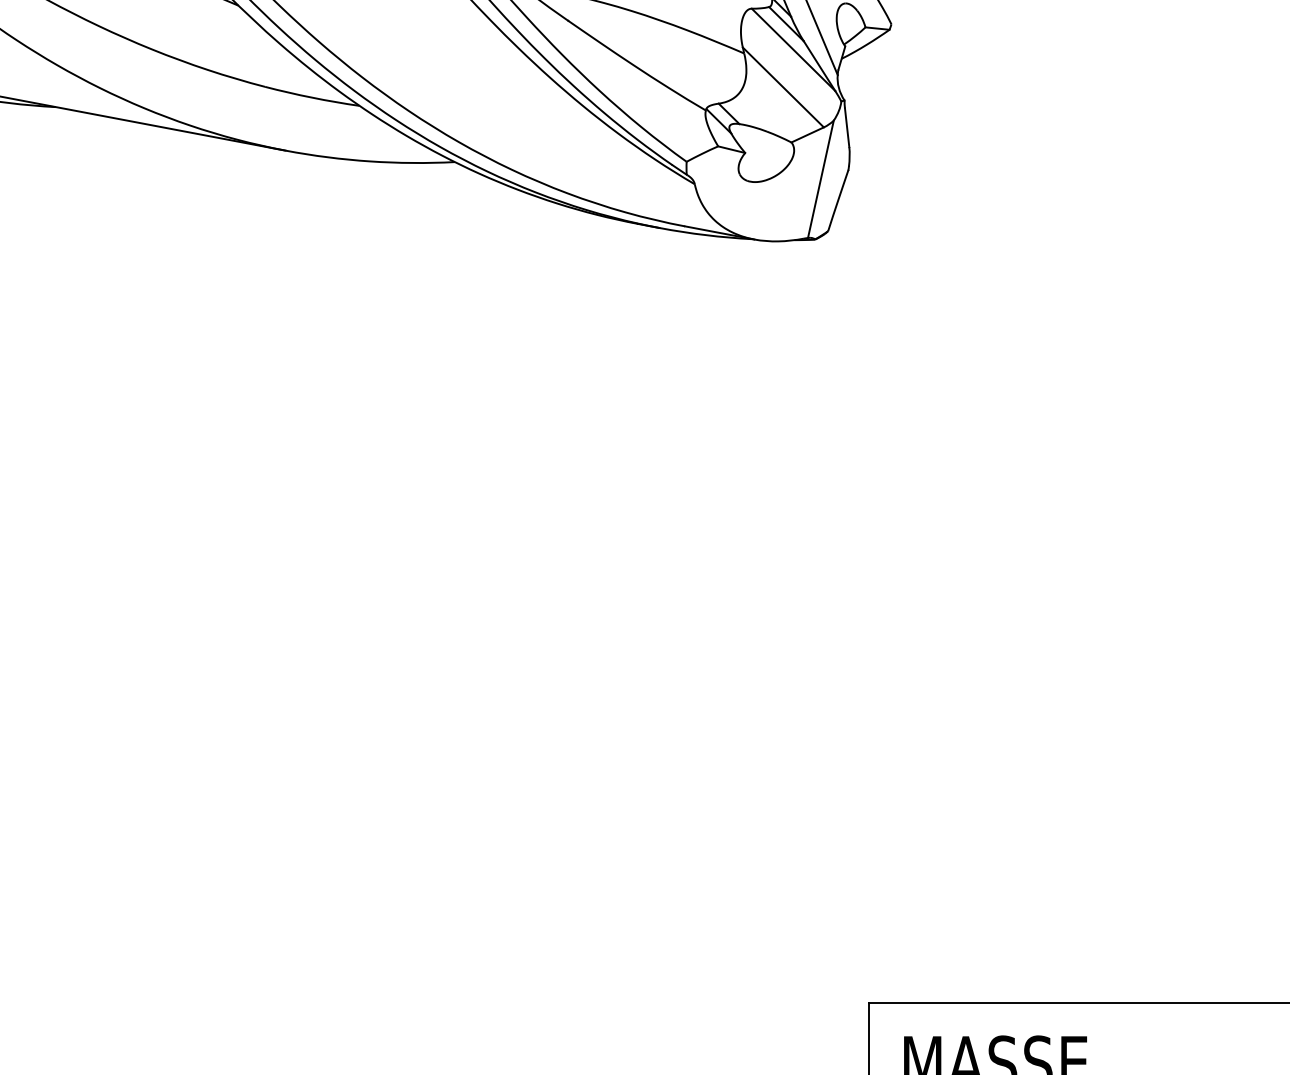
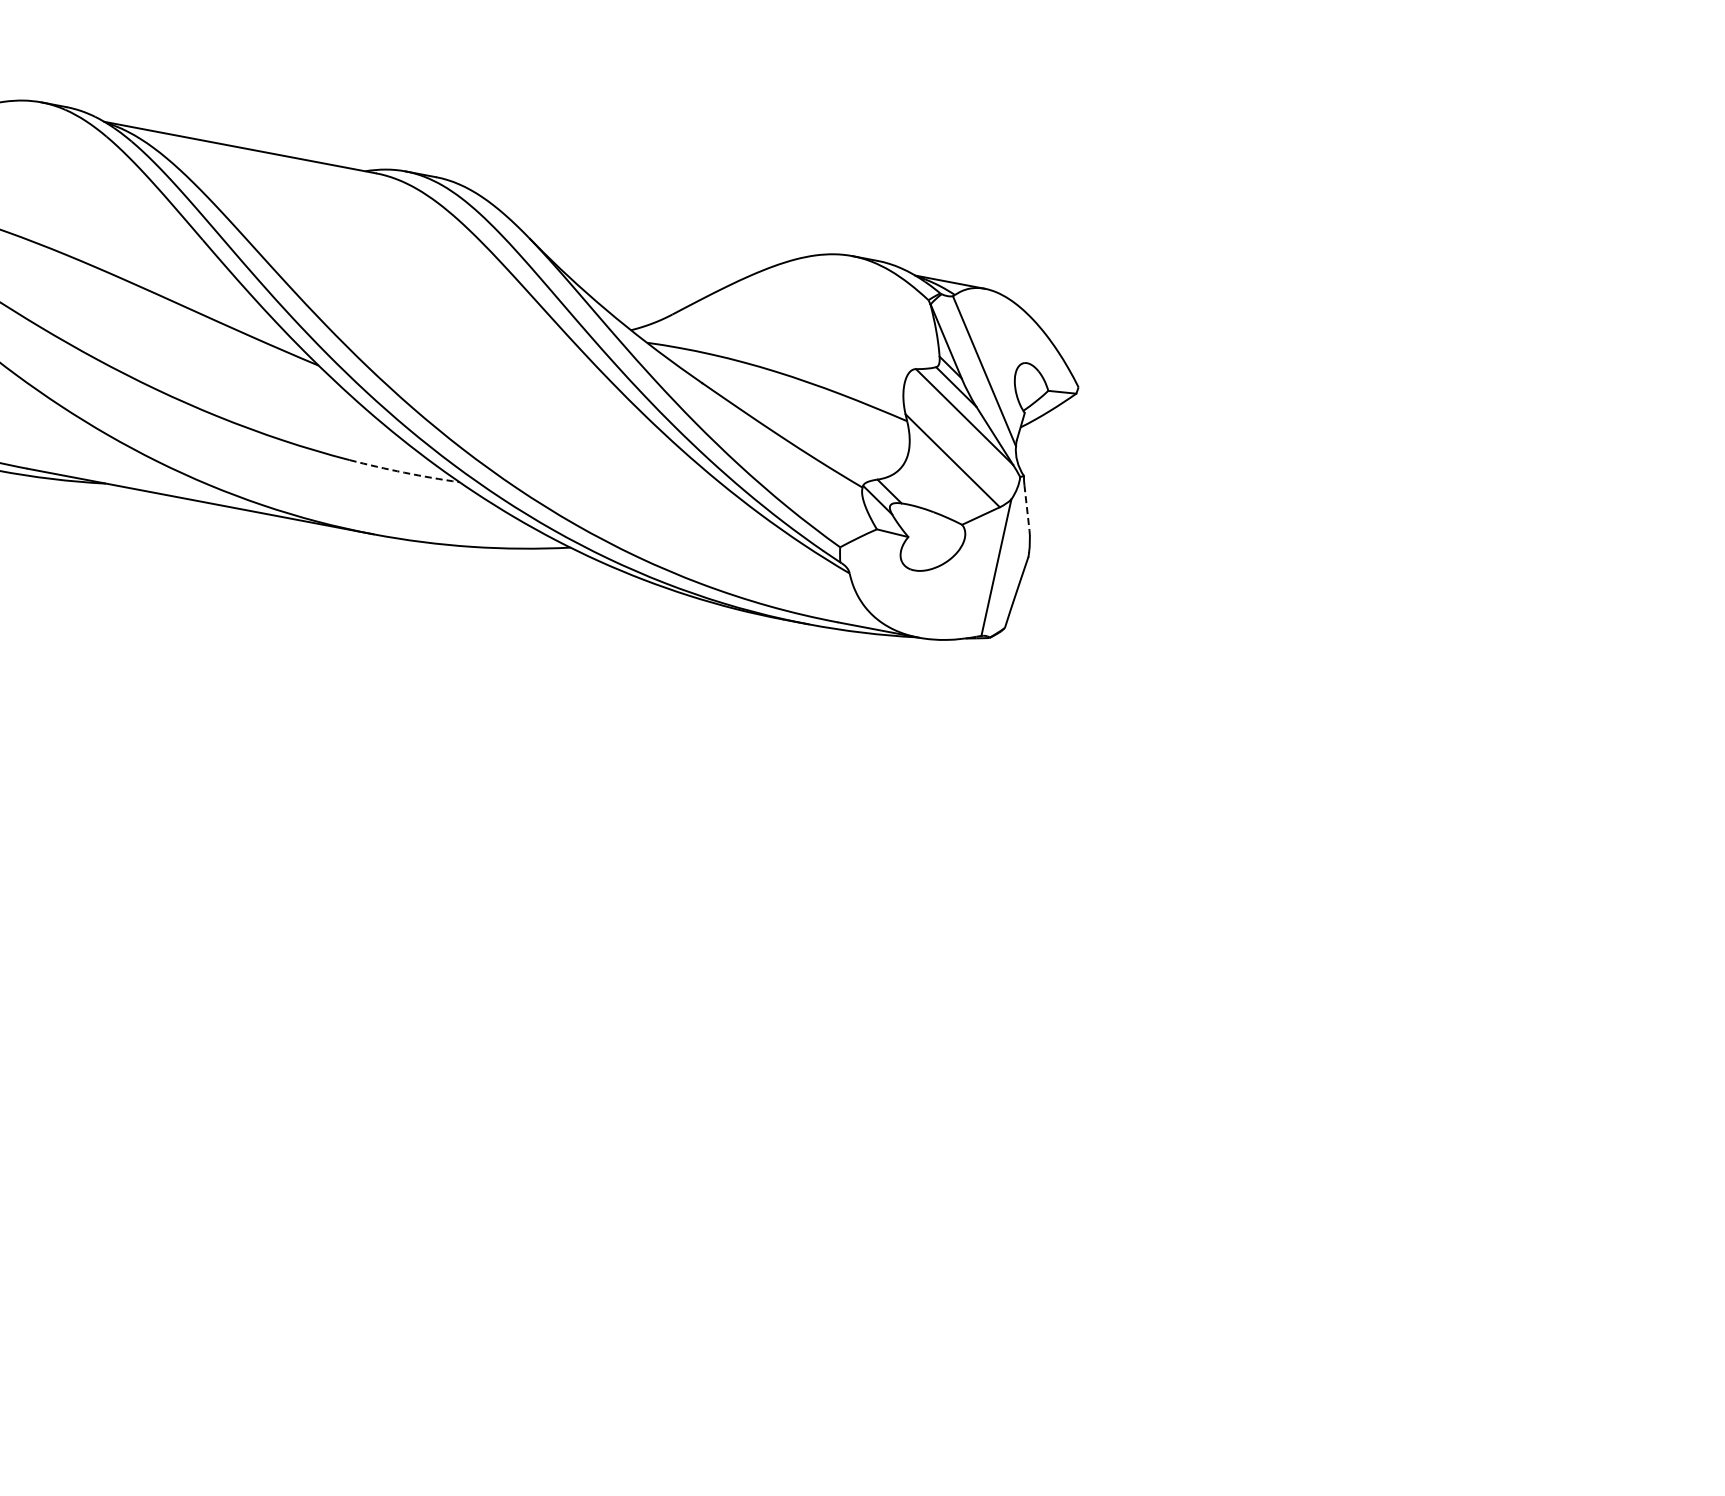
arc: (312, 97) -> (404, 472), solid -> dashed
line: (846, 127) -> (1026, 507), solid -> dashed

